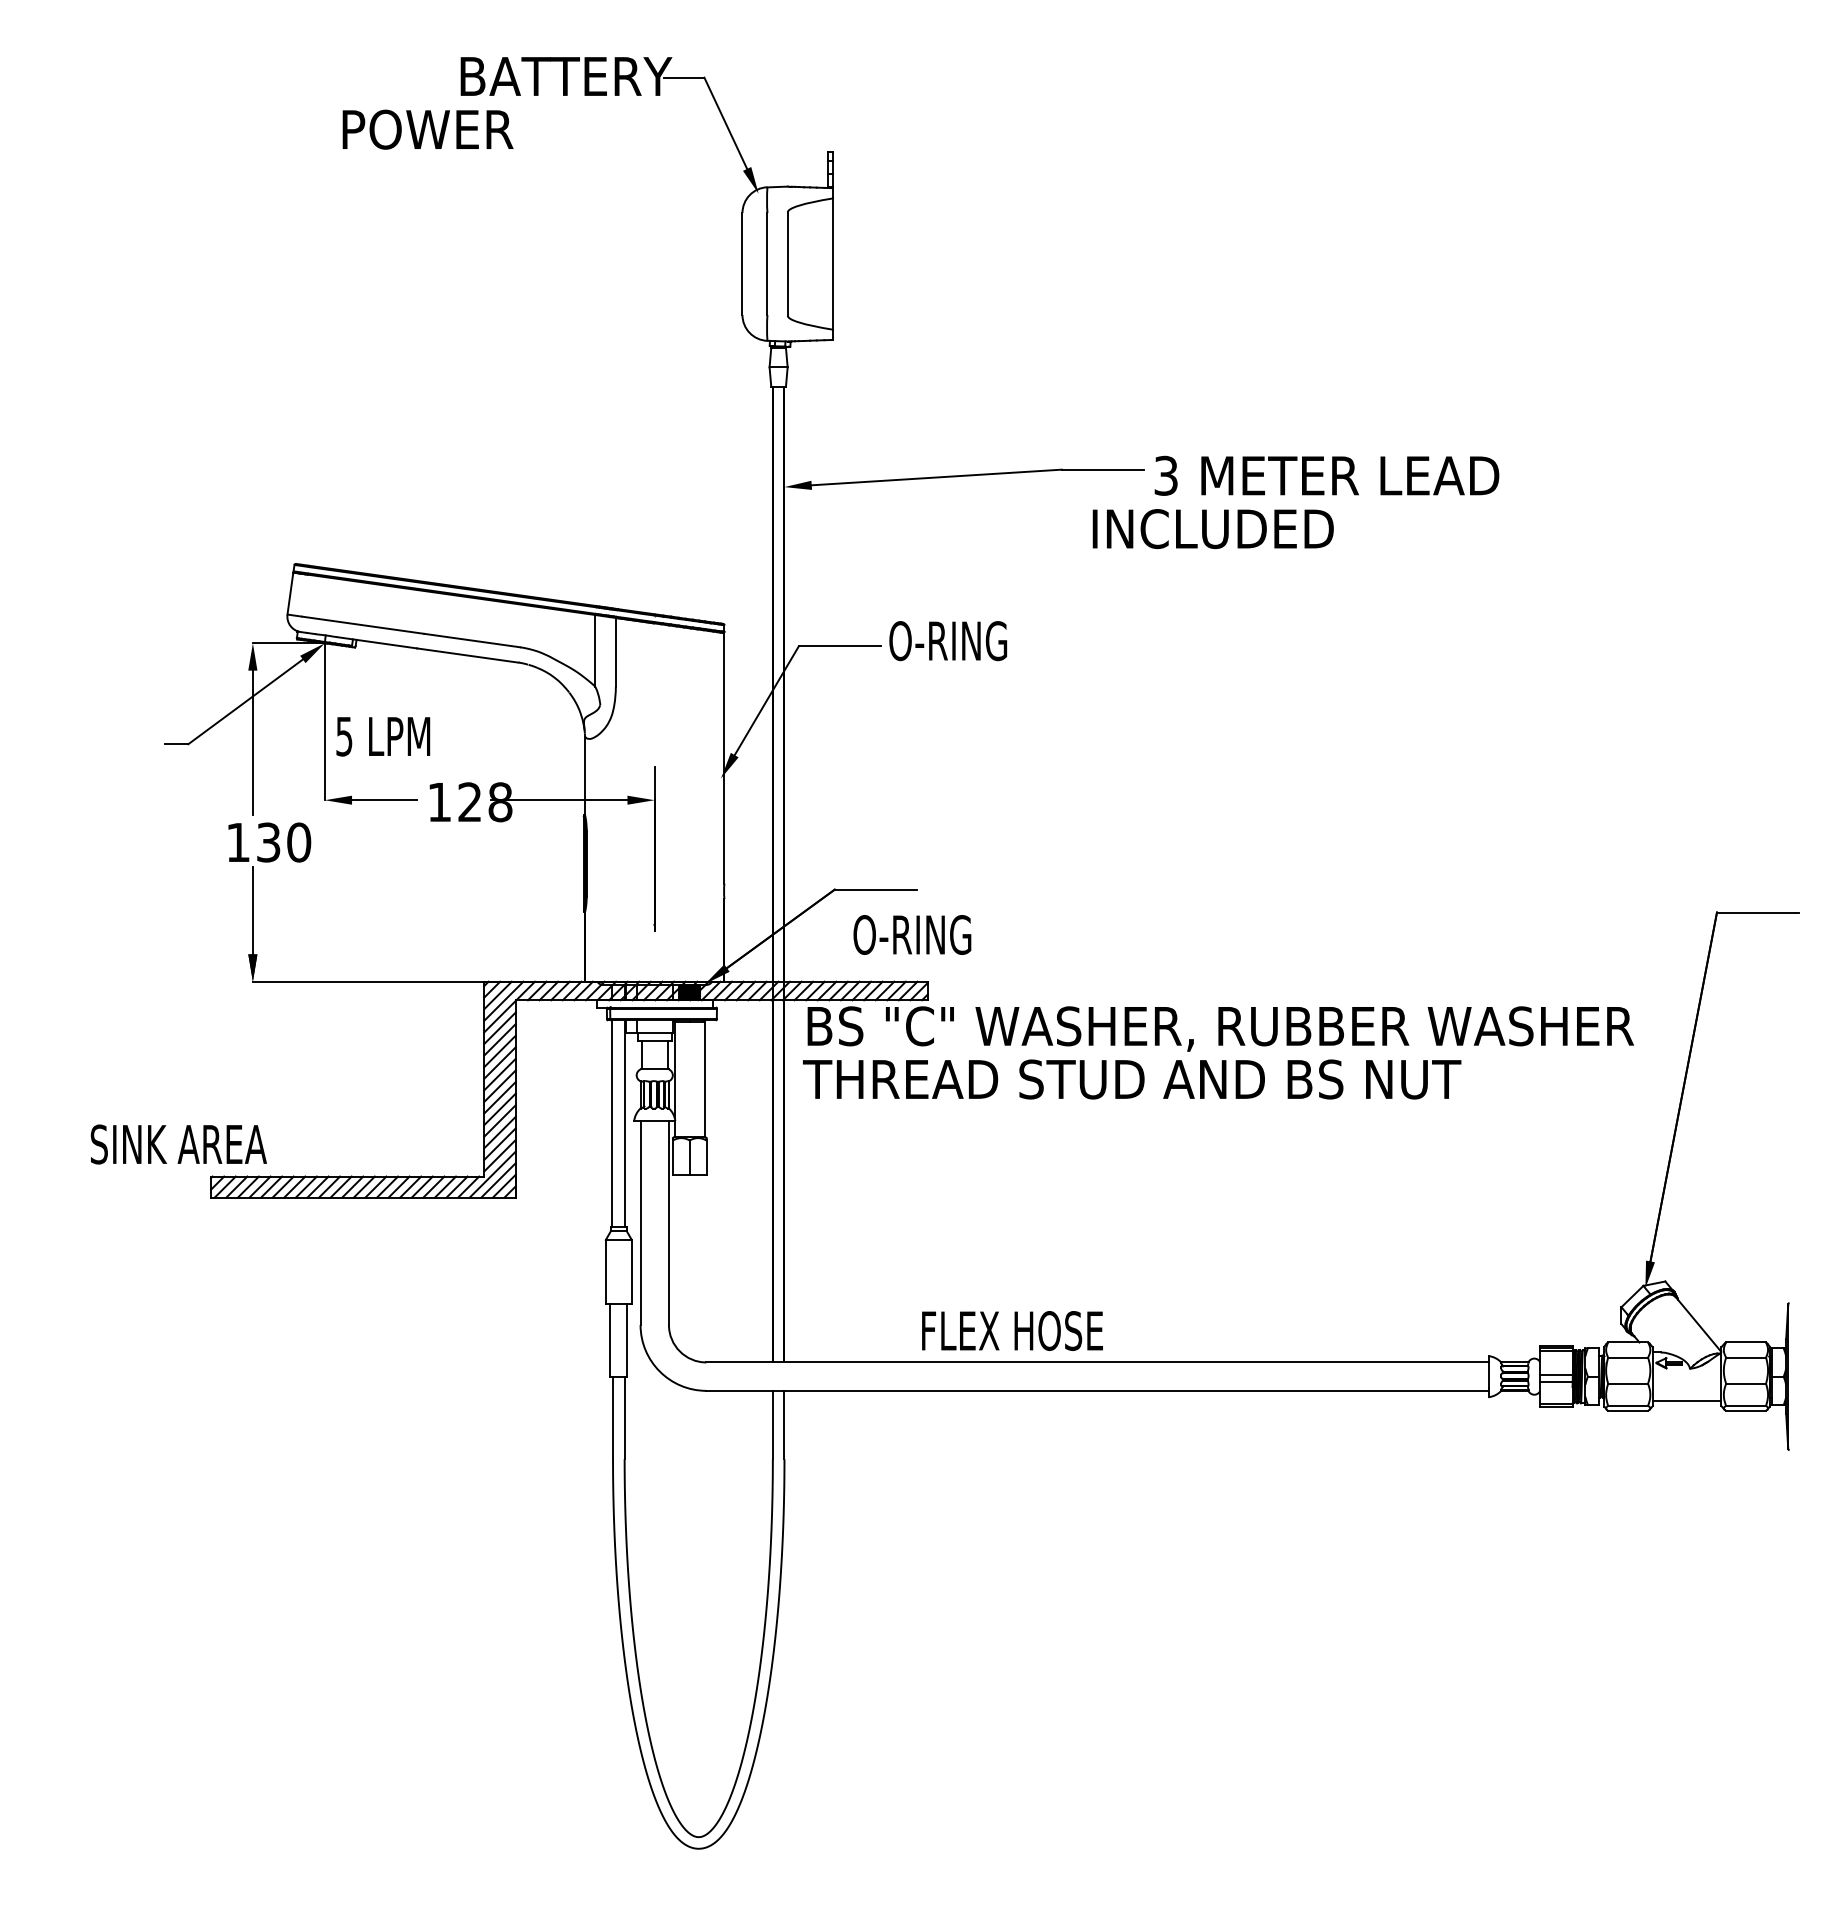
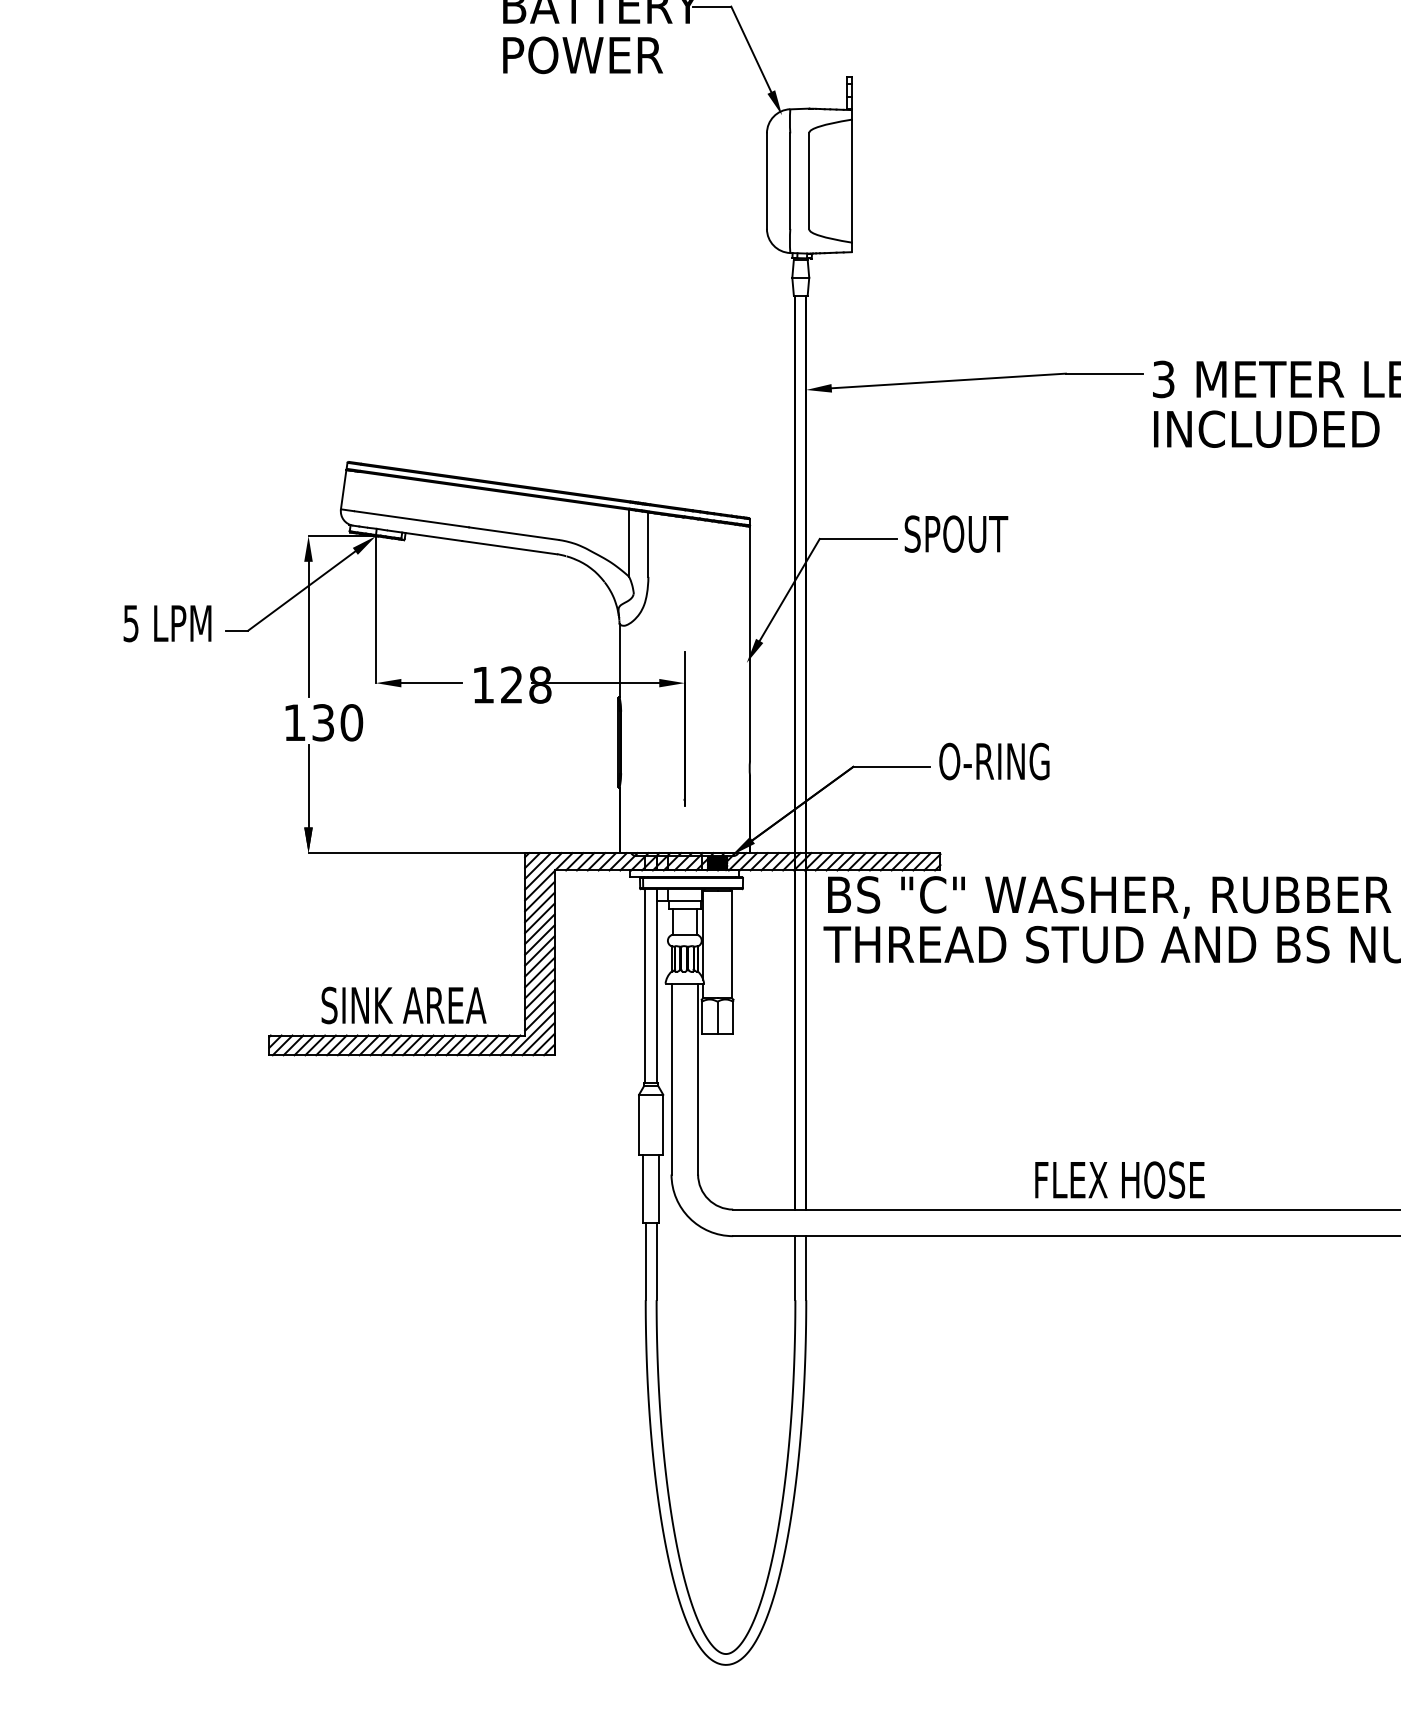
text: (427, 129) -> (582, 55), moved
text: (1212, 529) -> (1266, 429), moved
text: (948, 641) -> (959, 534), O-RING -> SPOUT
text: (383, 736) -> (167, 623), moved
text: (912, 934) -> (994, 761), moved
text: (178, 1144) -> (403, 1005), moved
text: (1012, 1330) -> (1119, 1179), moved

